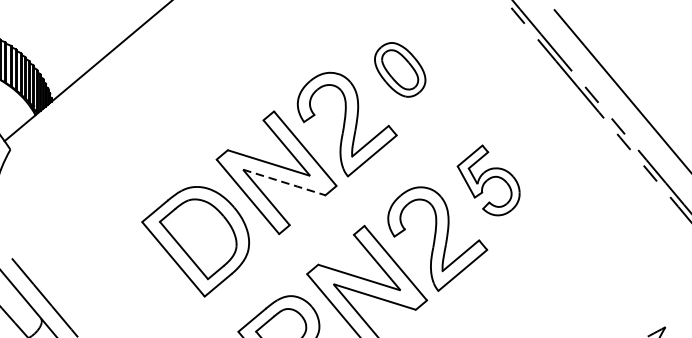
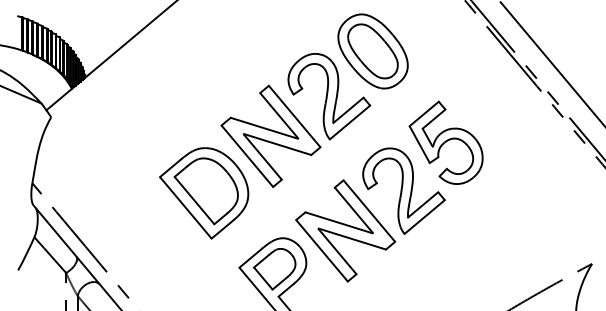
part: (399, 69) -> (372, 51), size x1.67
part: (487, 180) -> (445, 142), size x1.43
line: (284, 182) -> (277, 144), dashed -> solid

